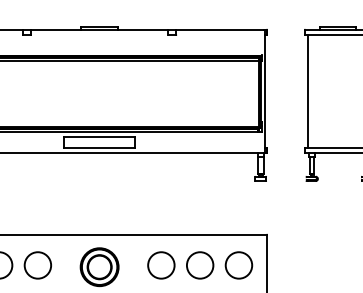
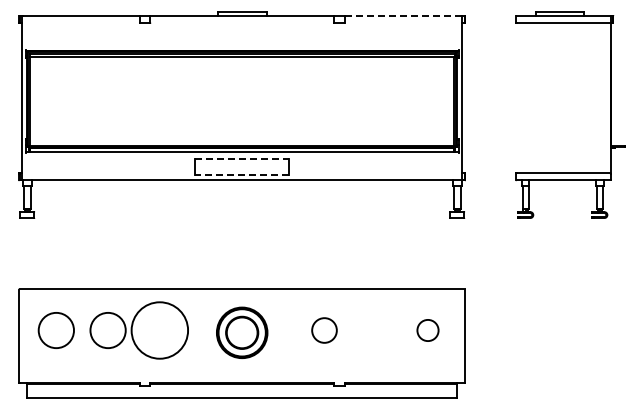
line: (222, 29) -> (405, 15), solid -> dashed
line: (307, 91) -> (519, 98), removed
line: (99, 137) -> (242, 159), solid -> dashed
line: (99, 148) -> (241, 174), solid -> dashed
circle: (37, 265) -> (159, 330), size x1.6
circle: (161, 265) -> (324, 330), size x0.7
circle: (199, 265) -> (375, 330), removed
circle: (238, 265) -> (427, 330), size x0.6

